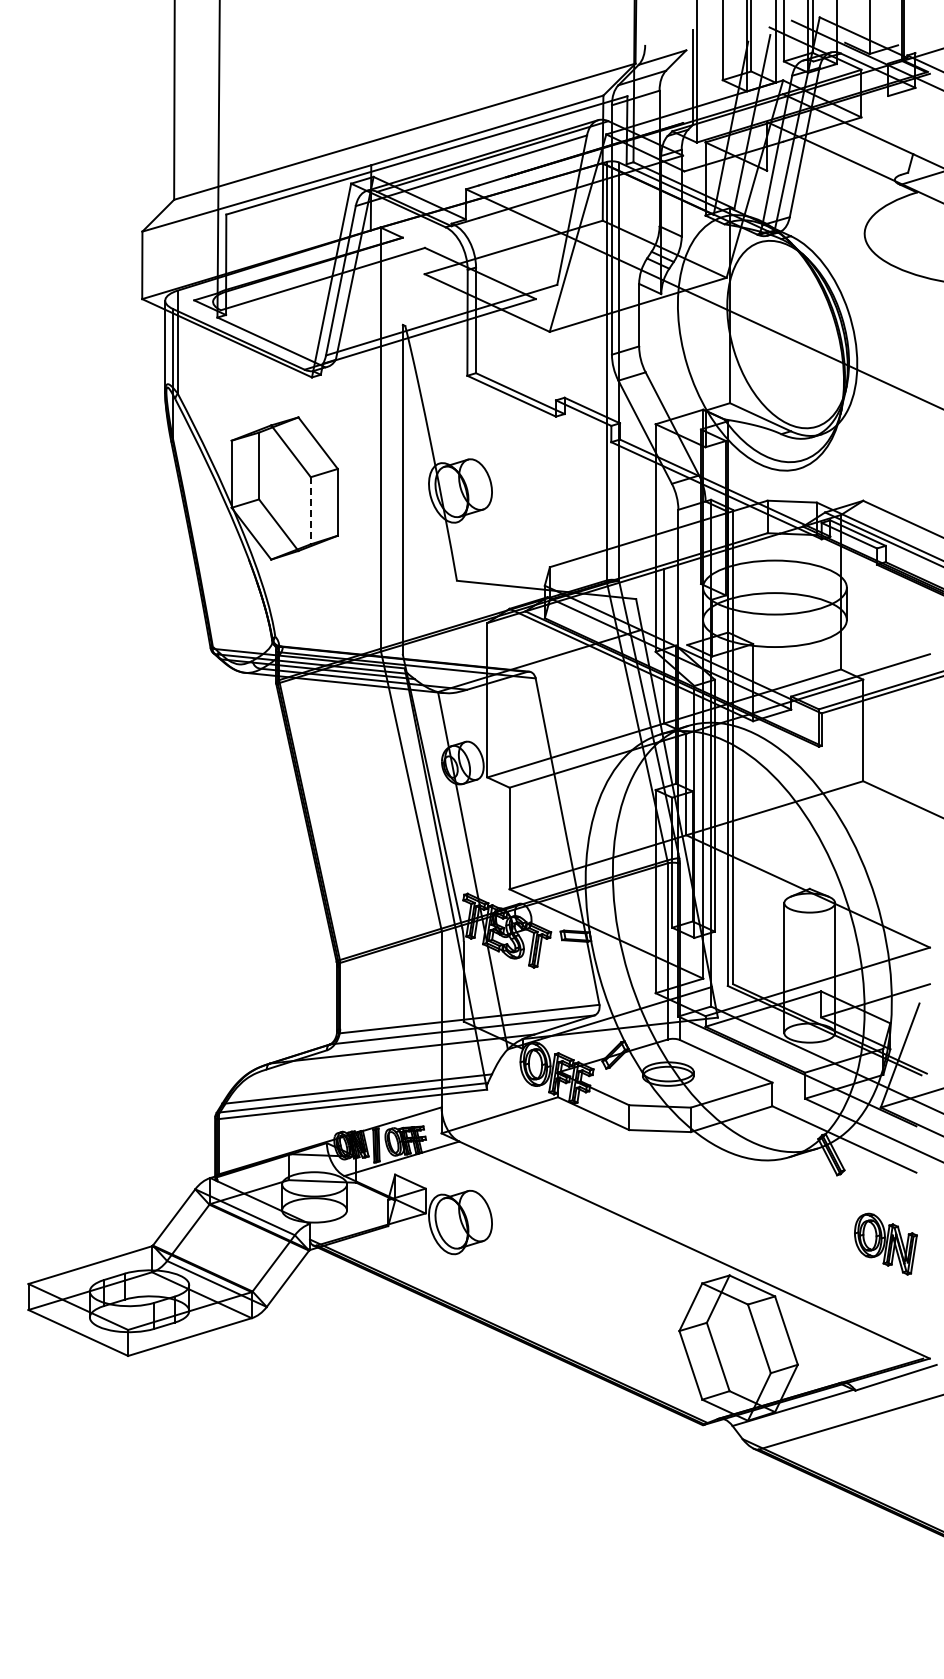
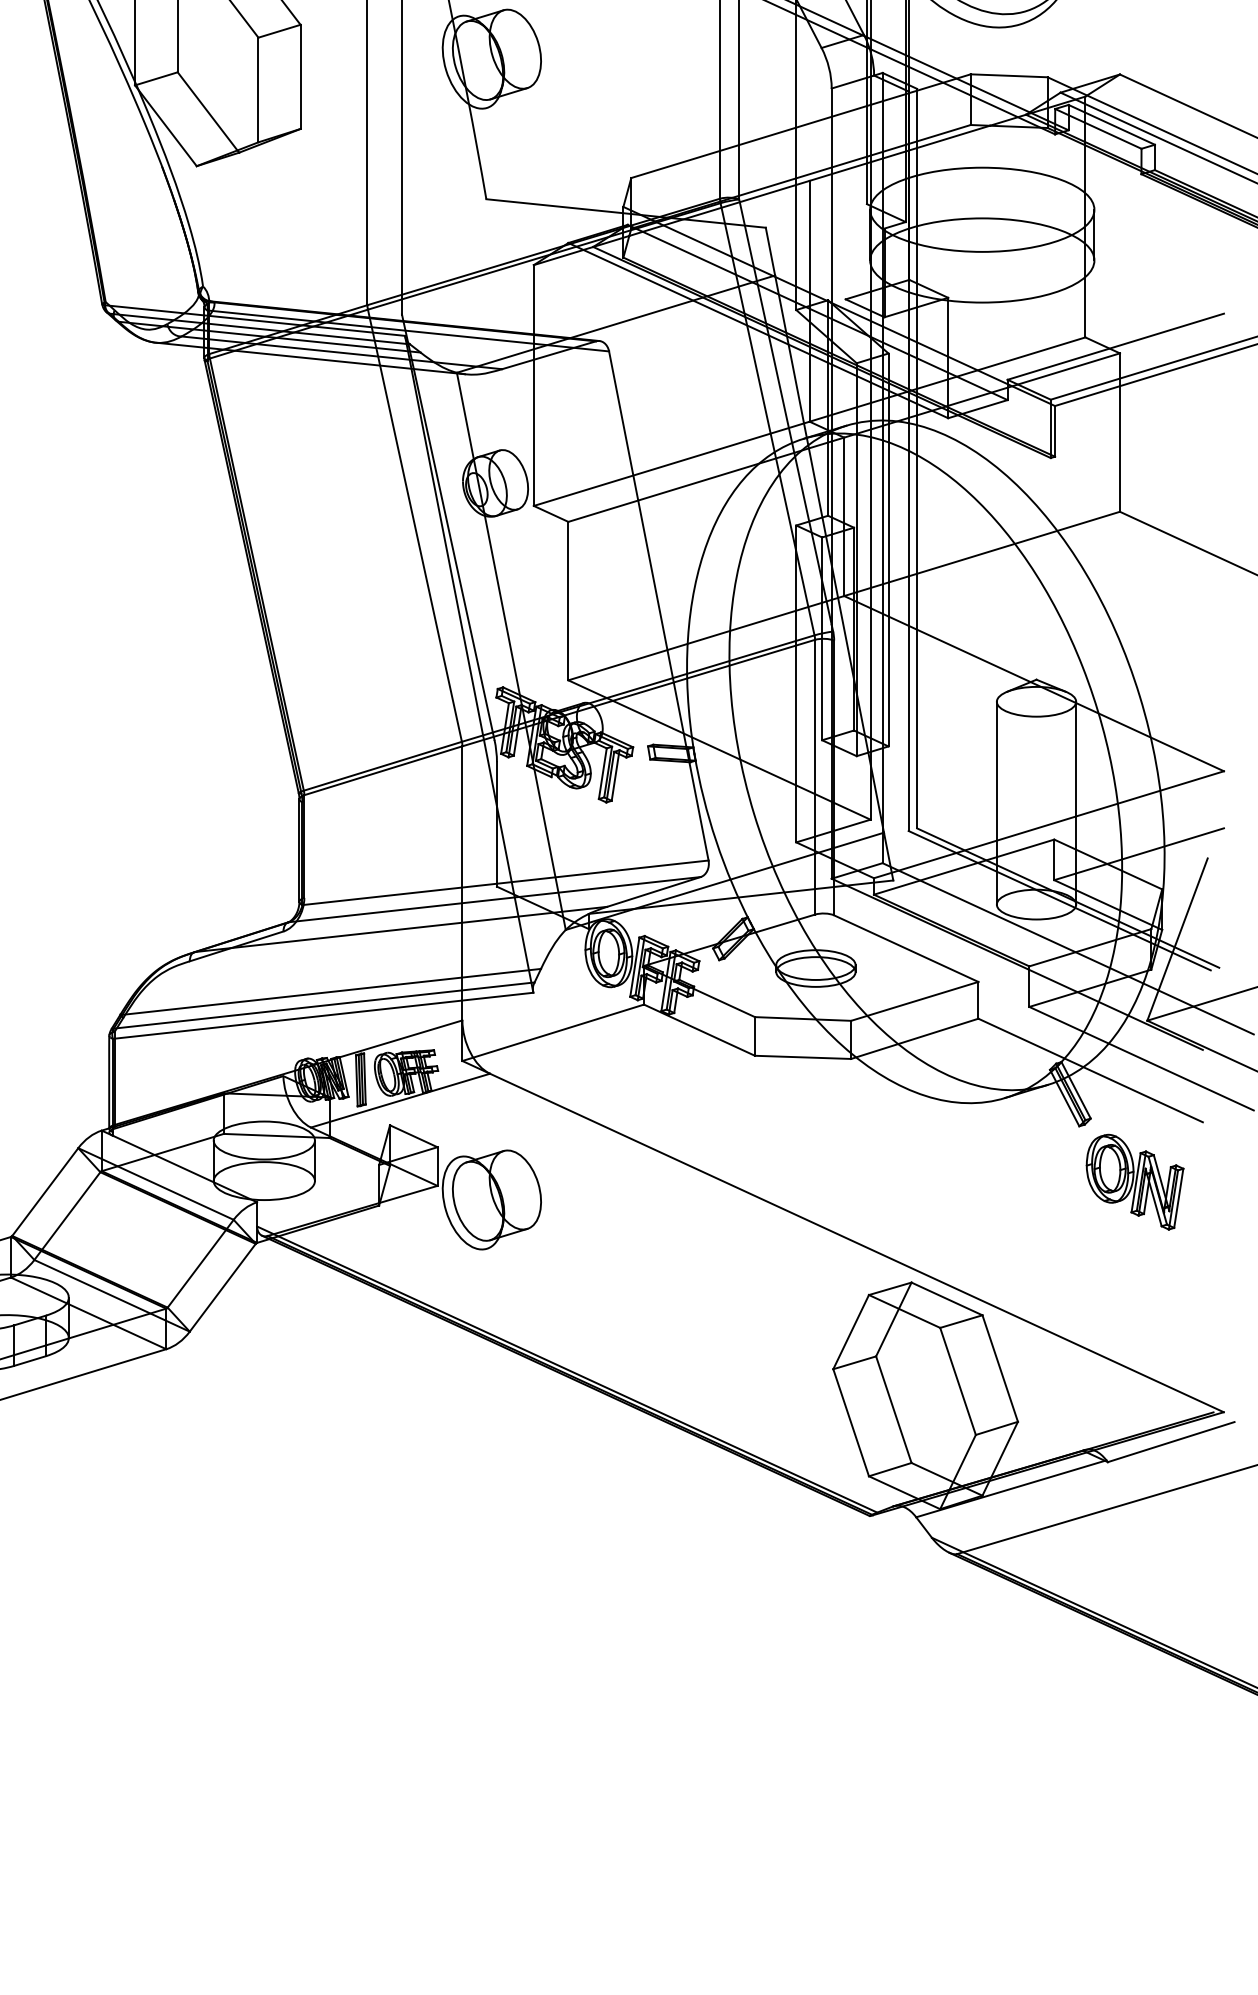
line: (310, 510) -> (257, 89), dashed -> solid
part: (885, 1243) -> (1134, 1181), moved

